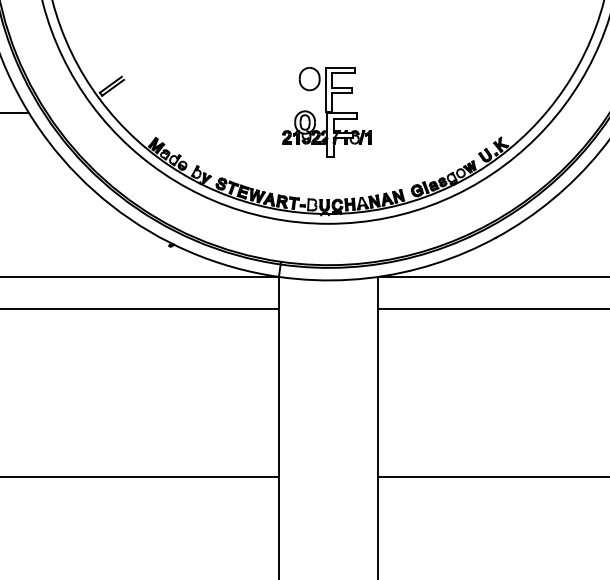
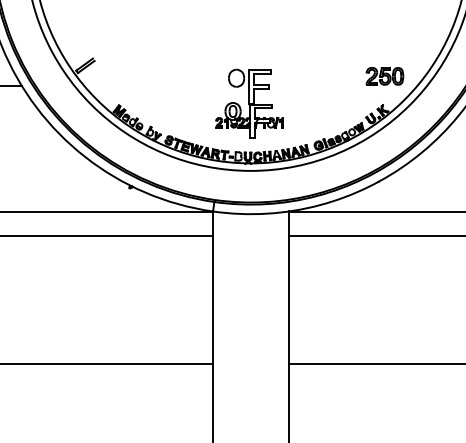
part: (503, 100) -> (384, 76), added
part: (326, 112) -> (249, 103), moved

